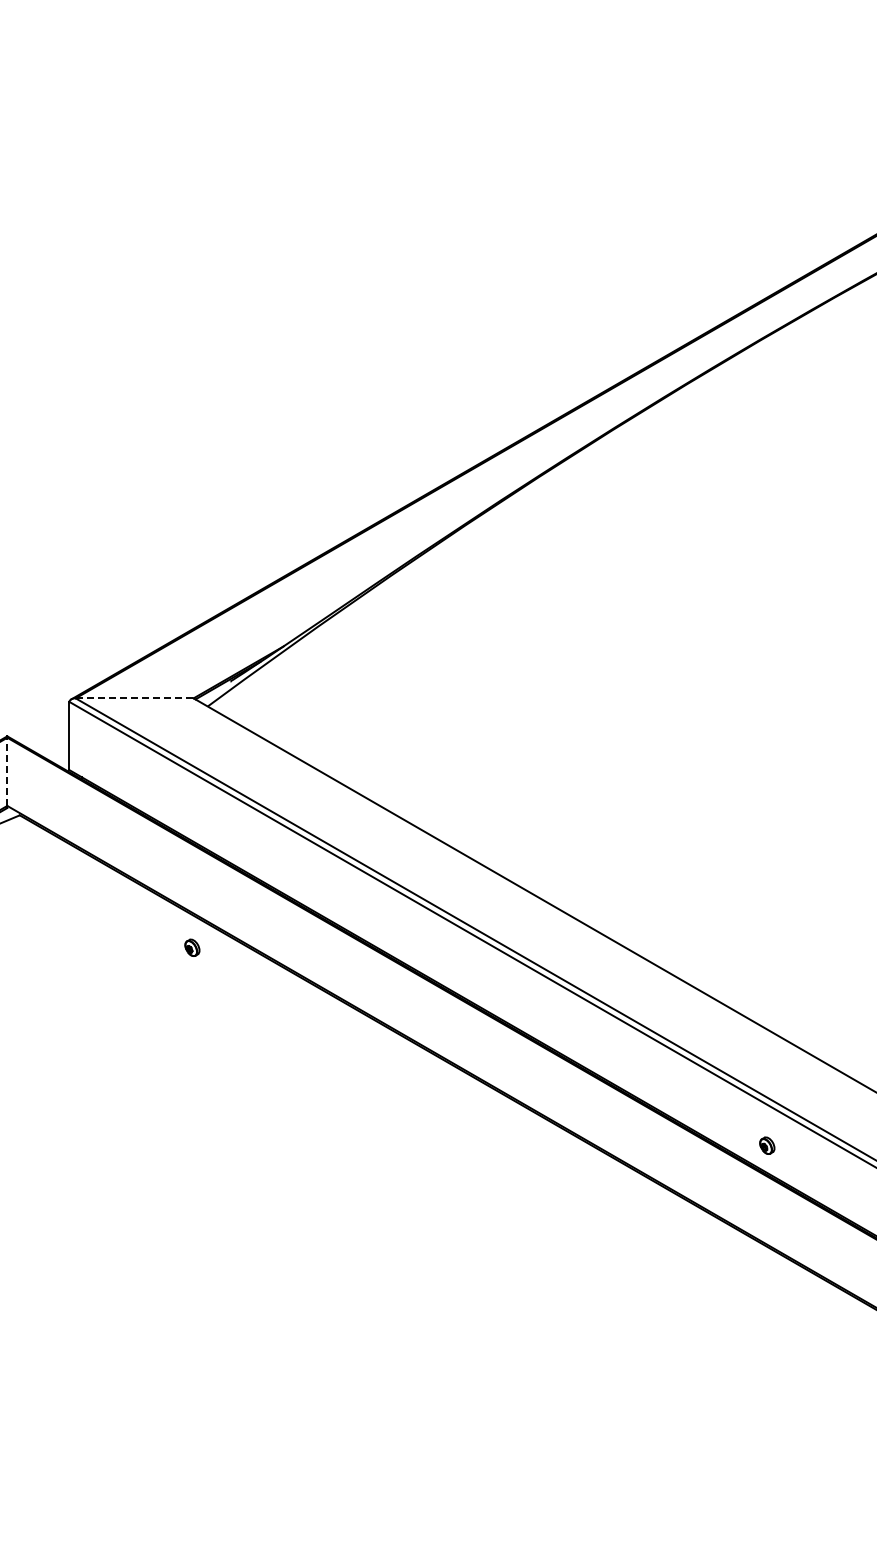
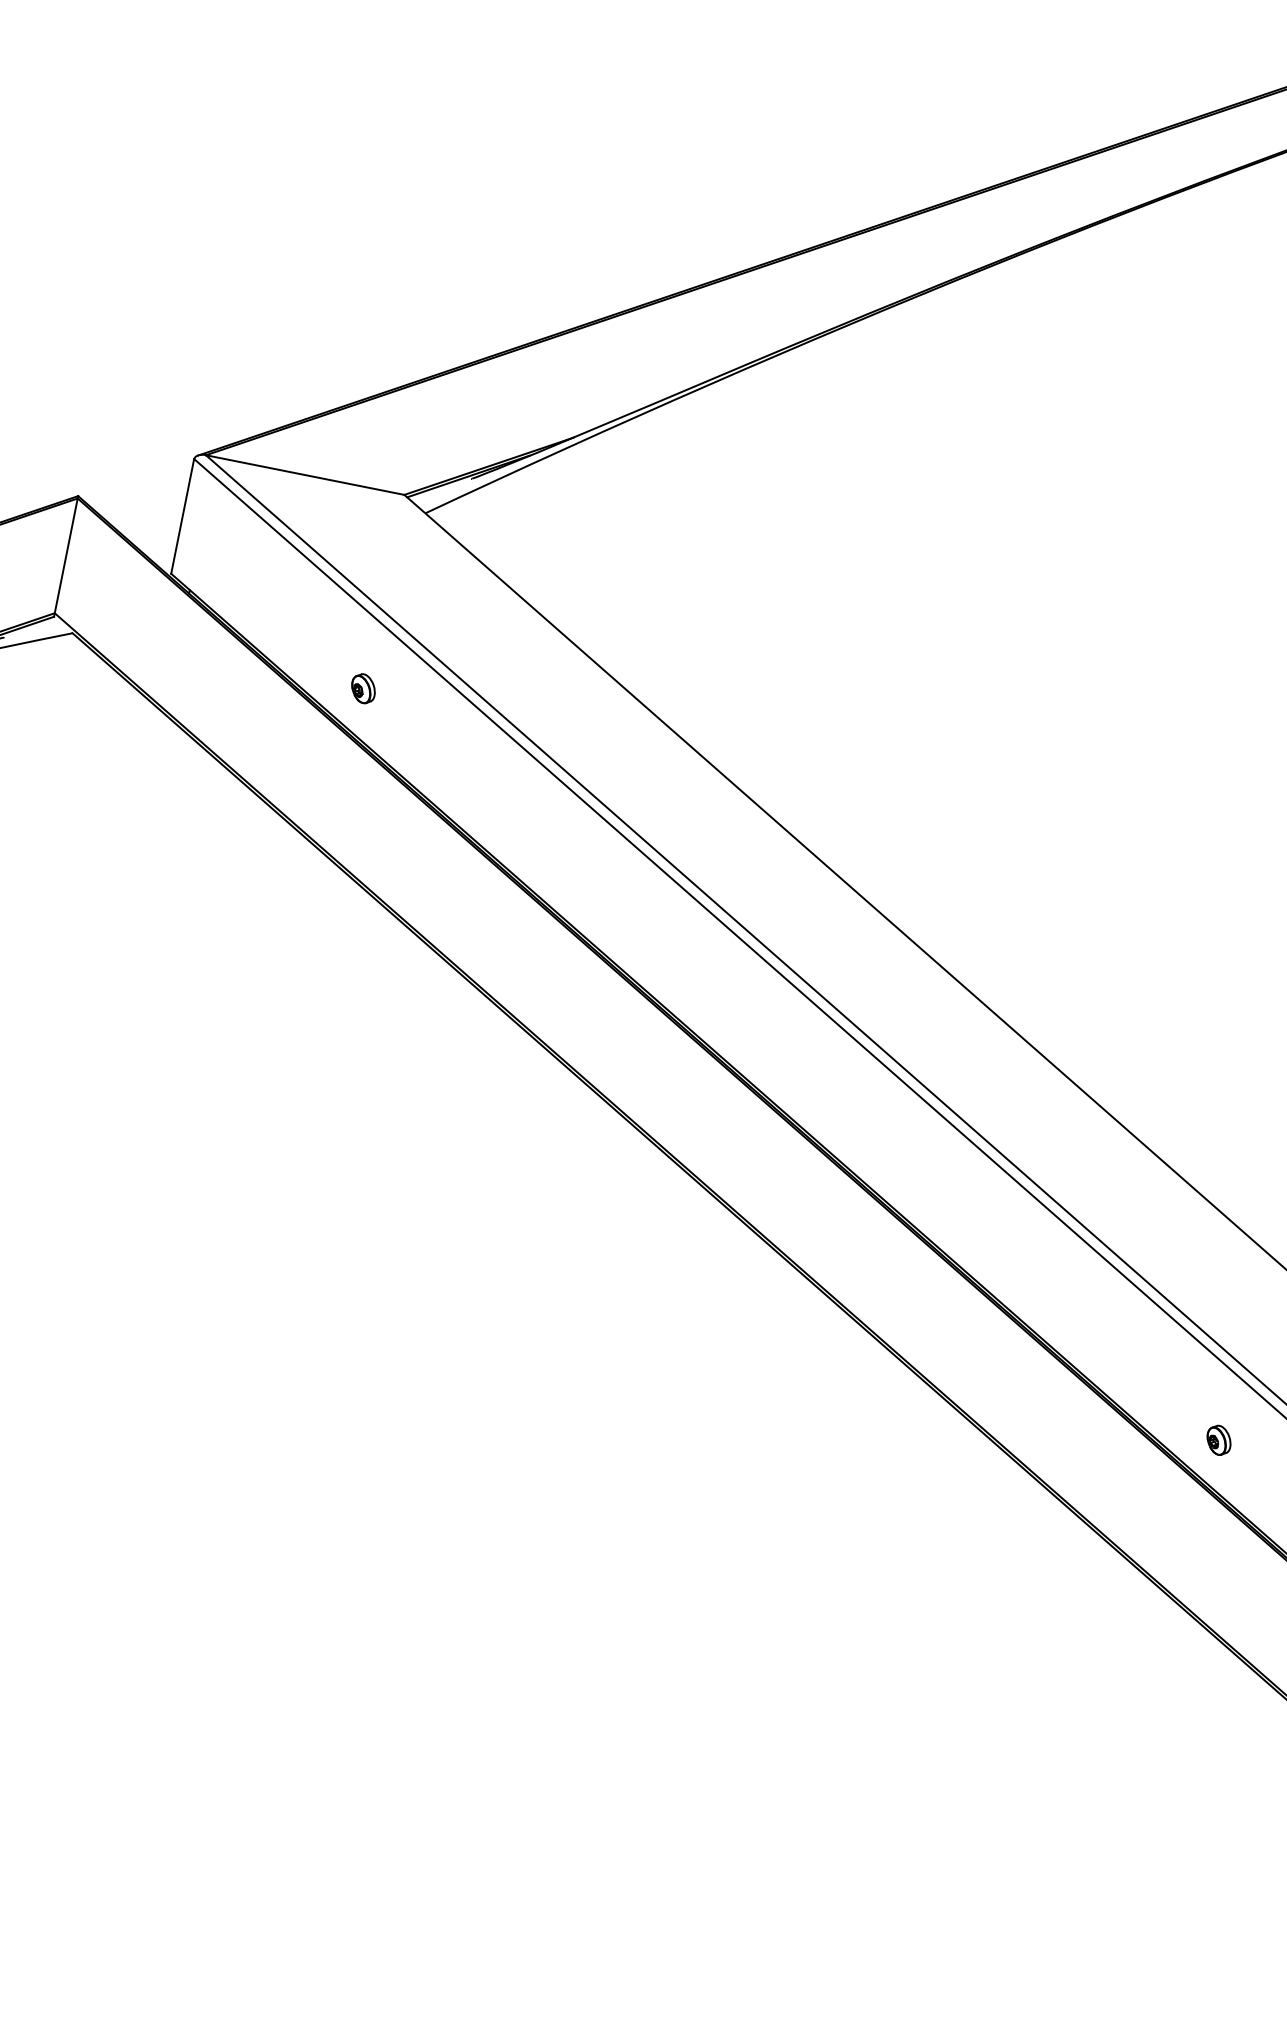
line: (134, 698) -> (304, 475), dashed -> solid
line: (7, 771) -> (66, 555), dashed -> solid
part: (192, 947) -> (363, 688), moved

